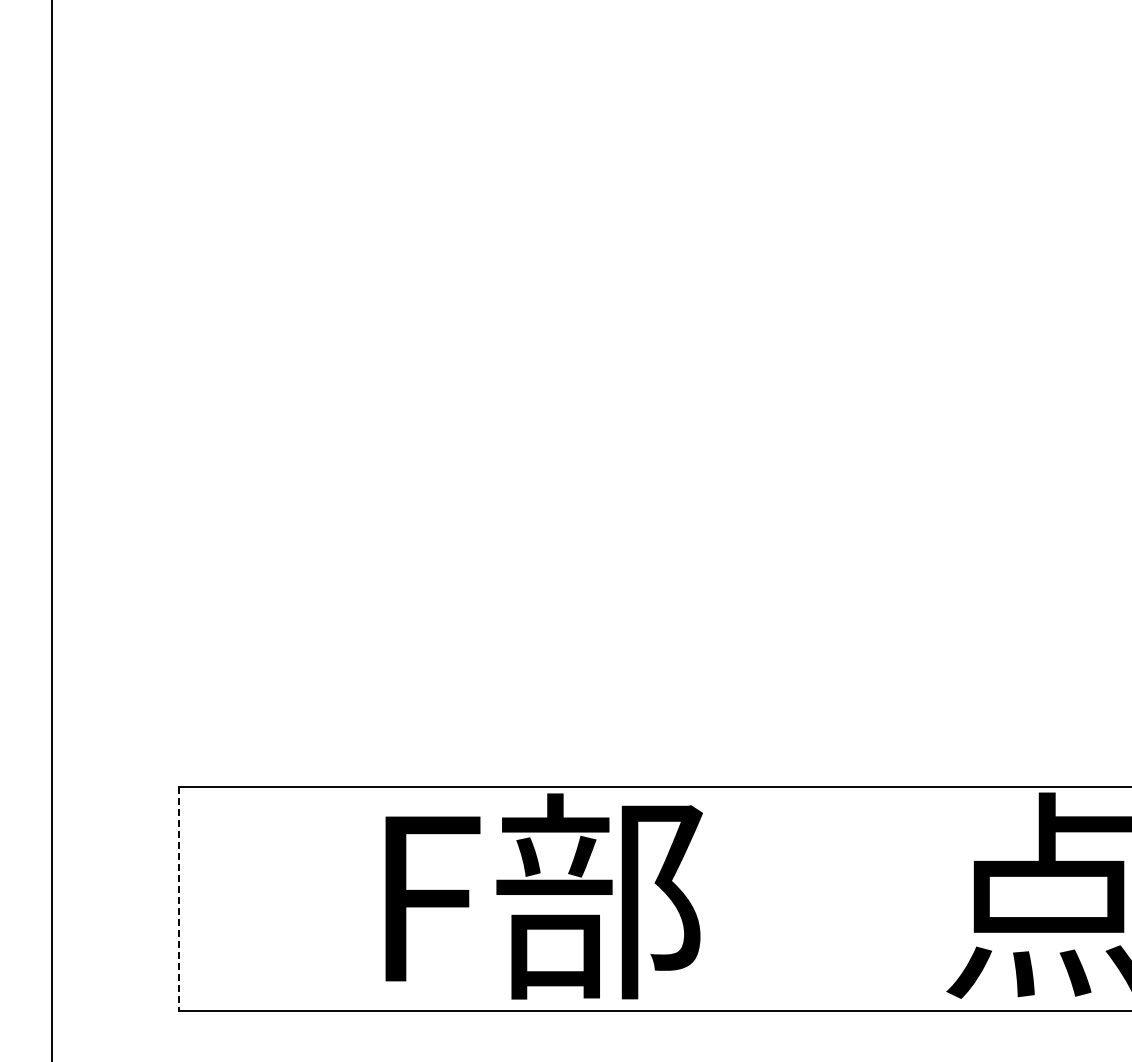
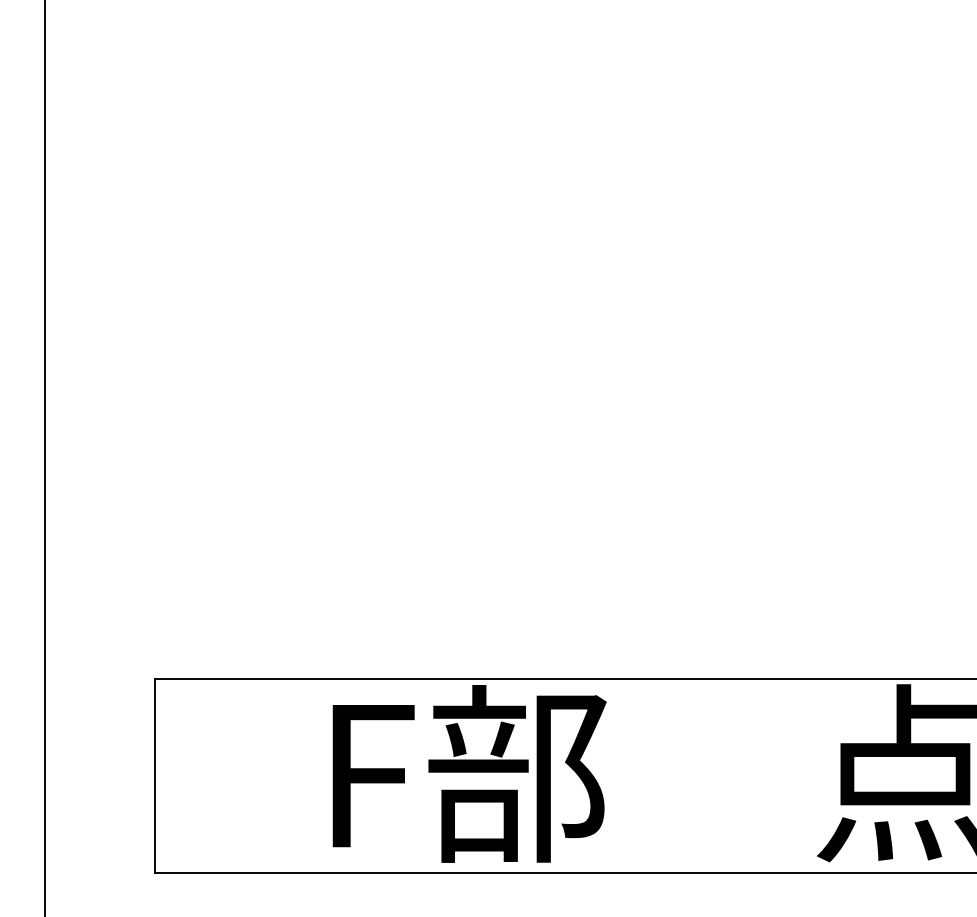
line: (179, 899) -> (154, 776), dashed -> solid

